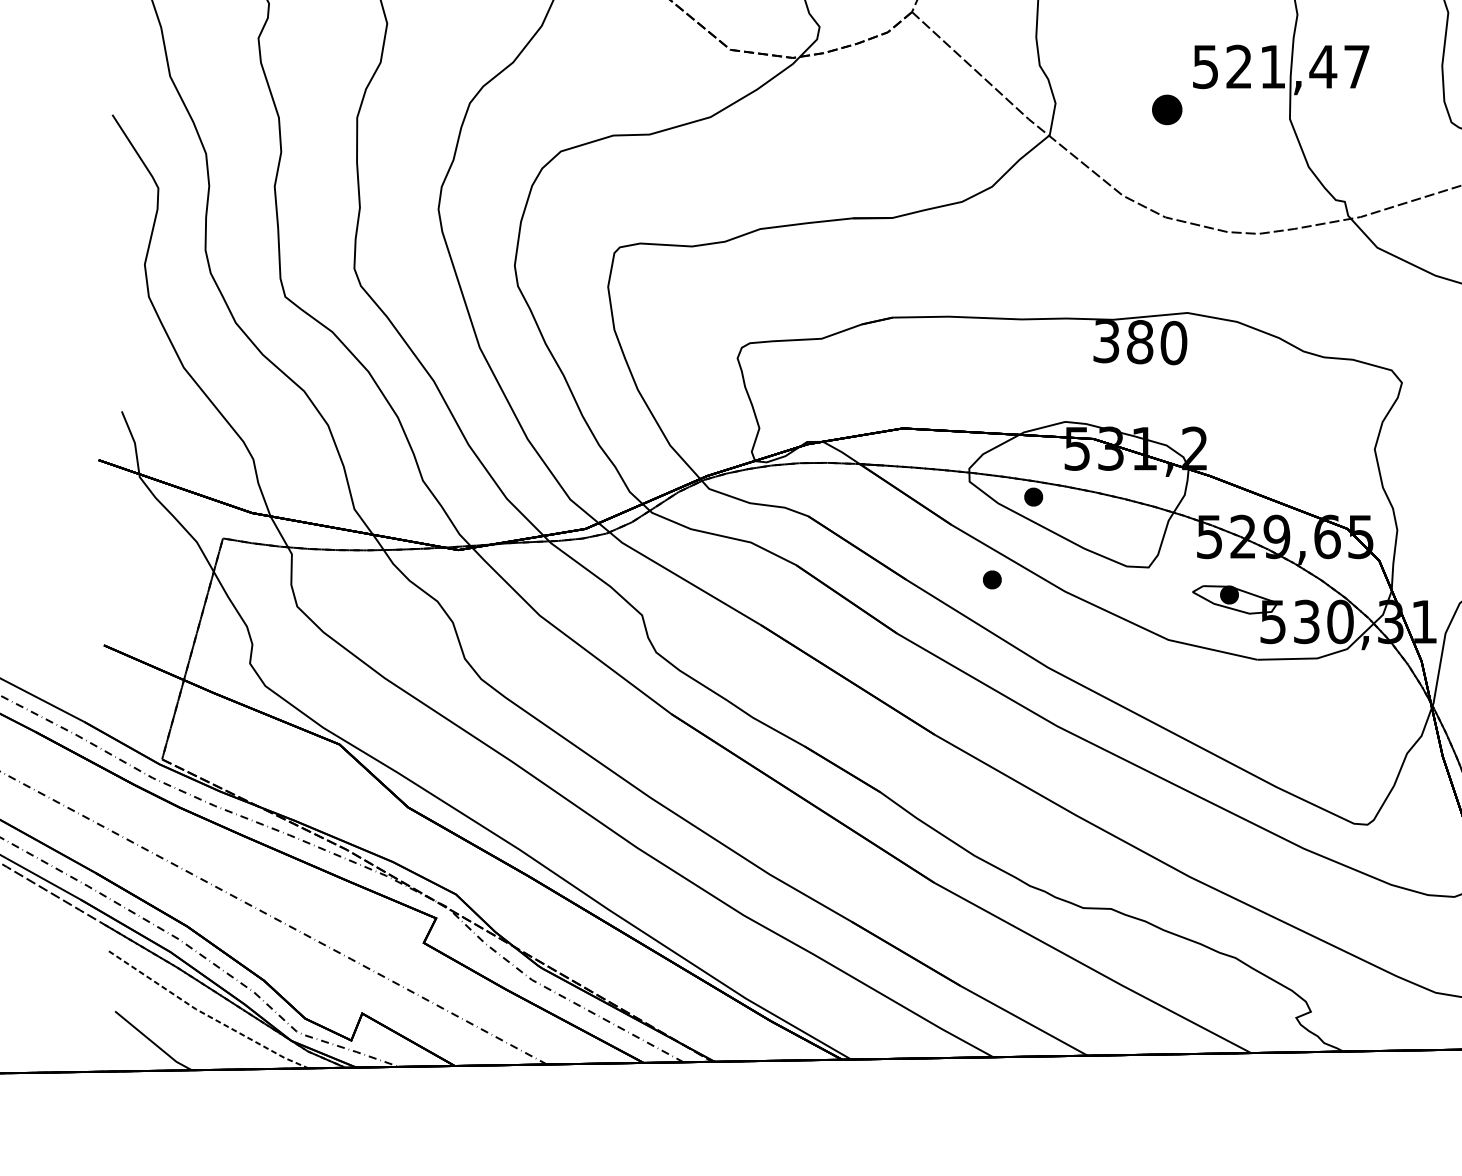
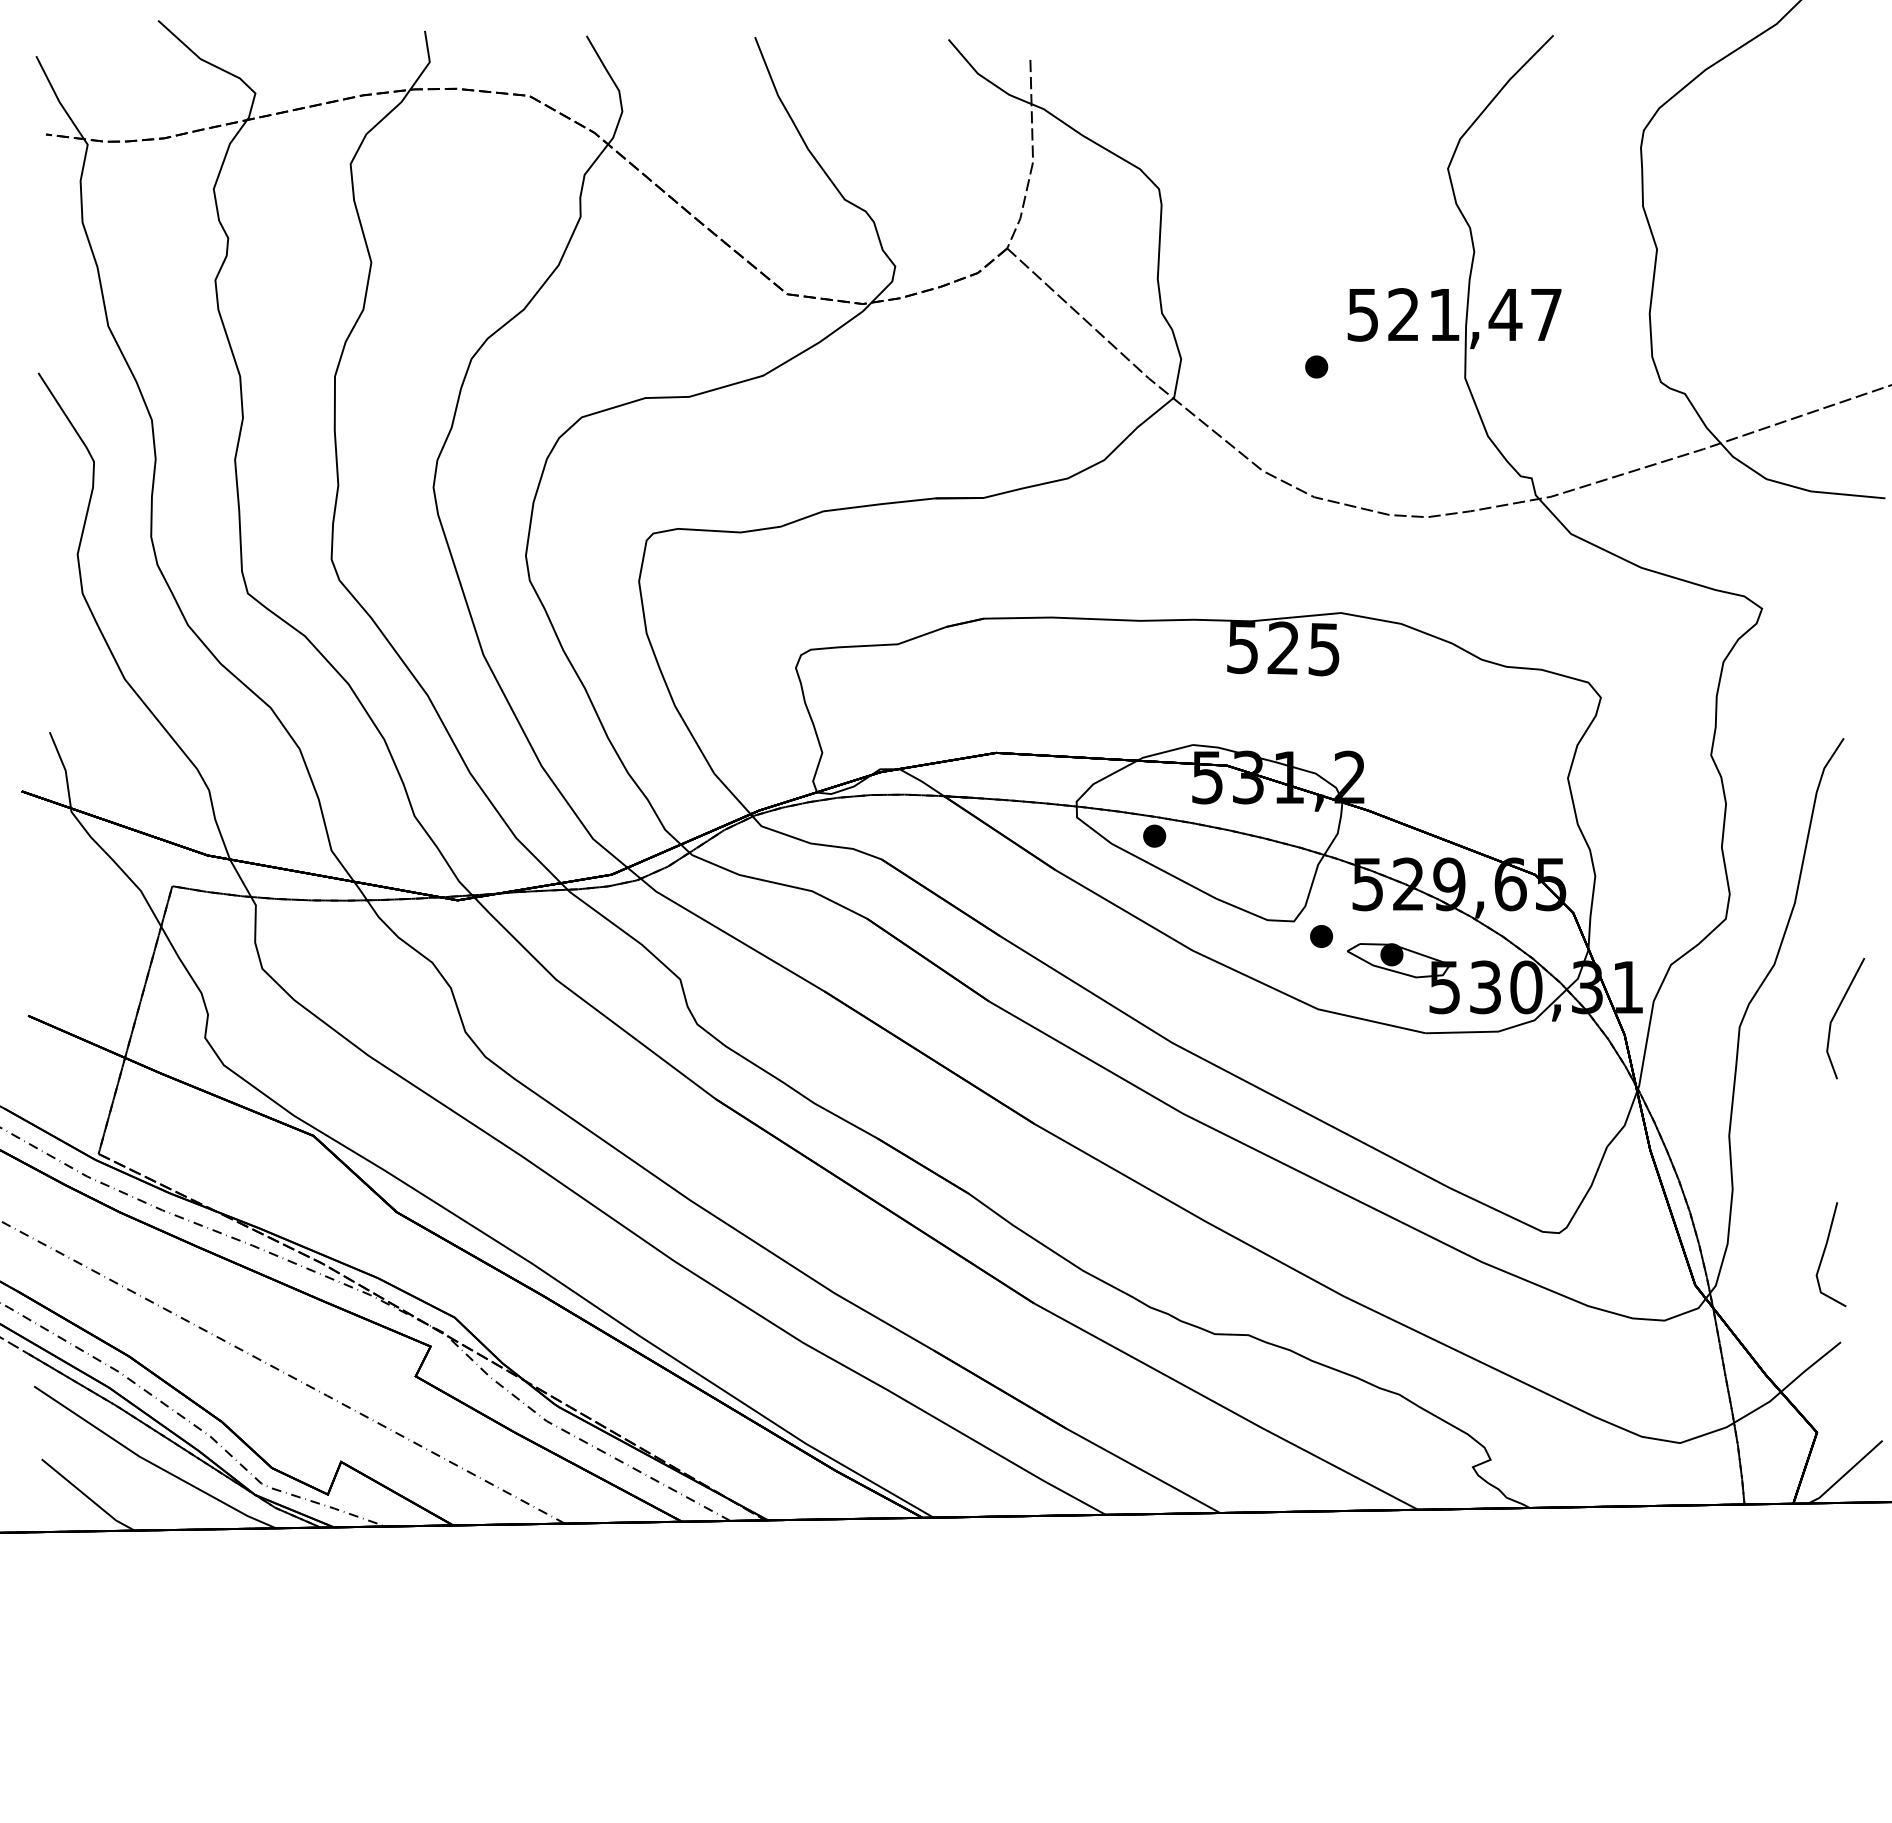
part: (1167, 109) -> (1316, 366), size x0.62
text: (1140, 342) -> (1283, 648), 380 -> 525
part: (992, 579) -> (1321, 936), moved
line: (206, 1014) -> (152, 1463), dashed -> solid

